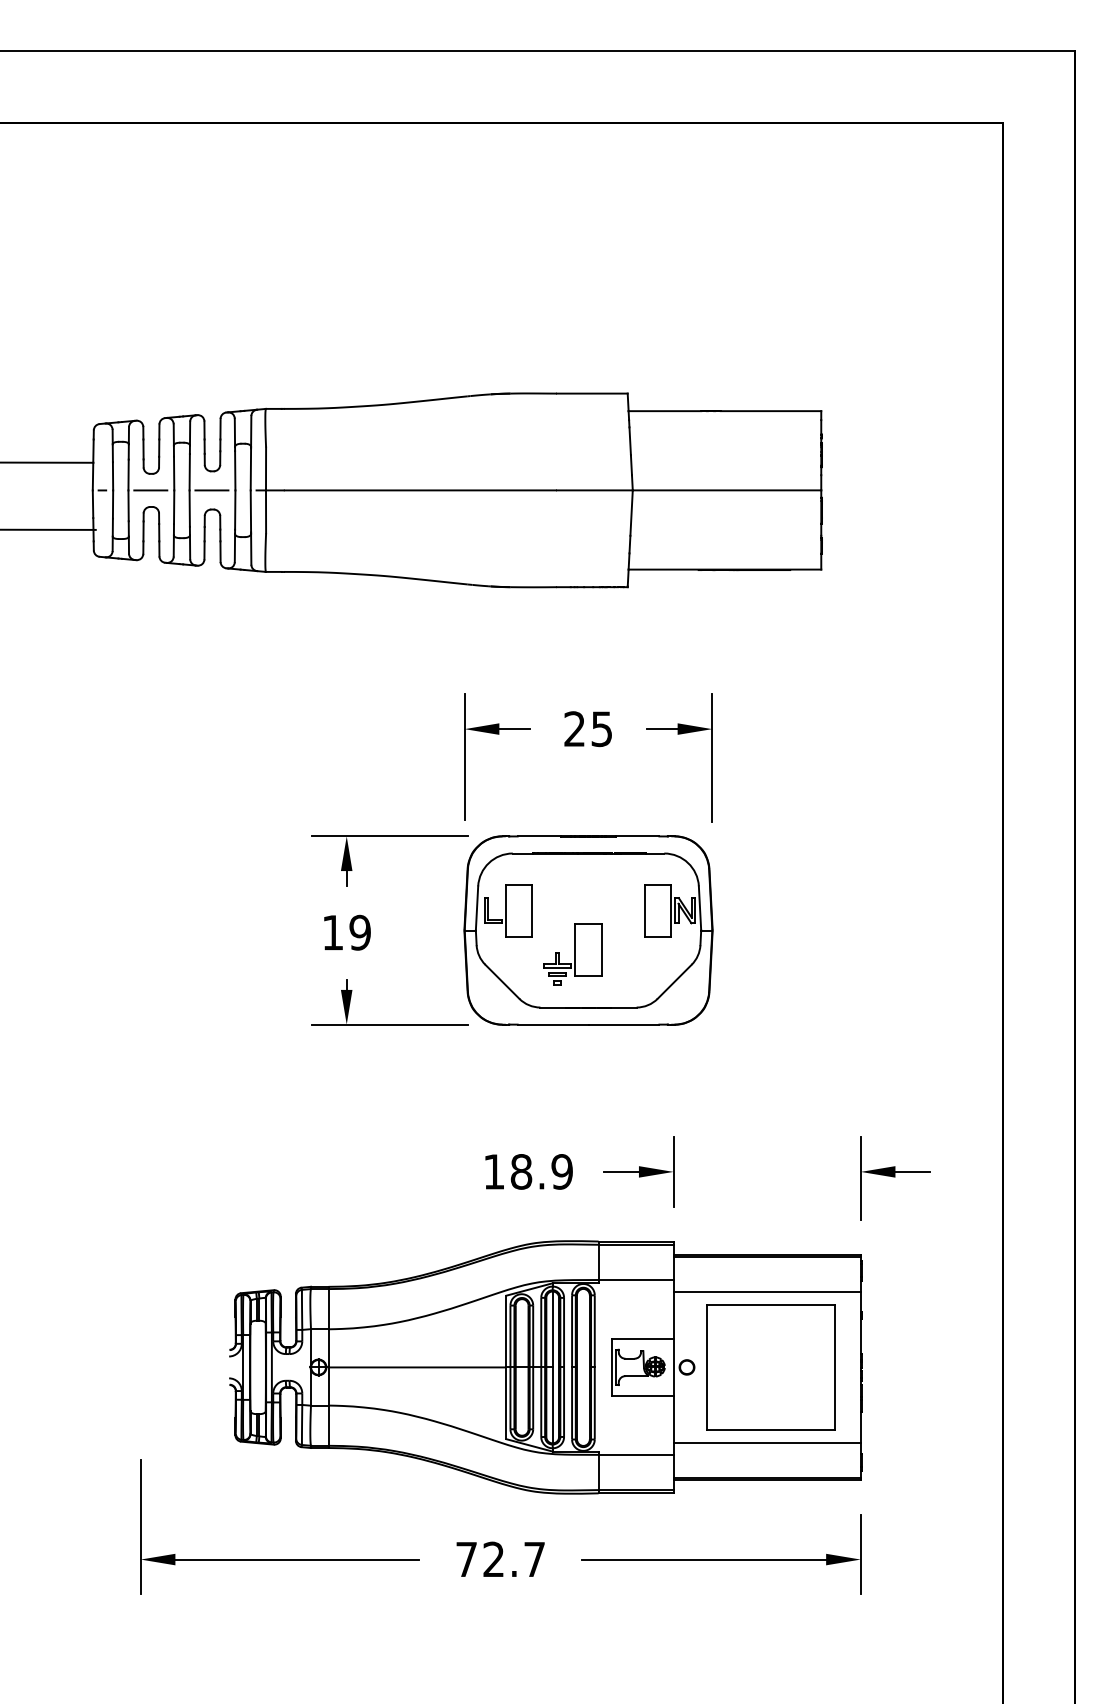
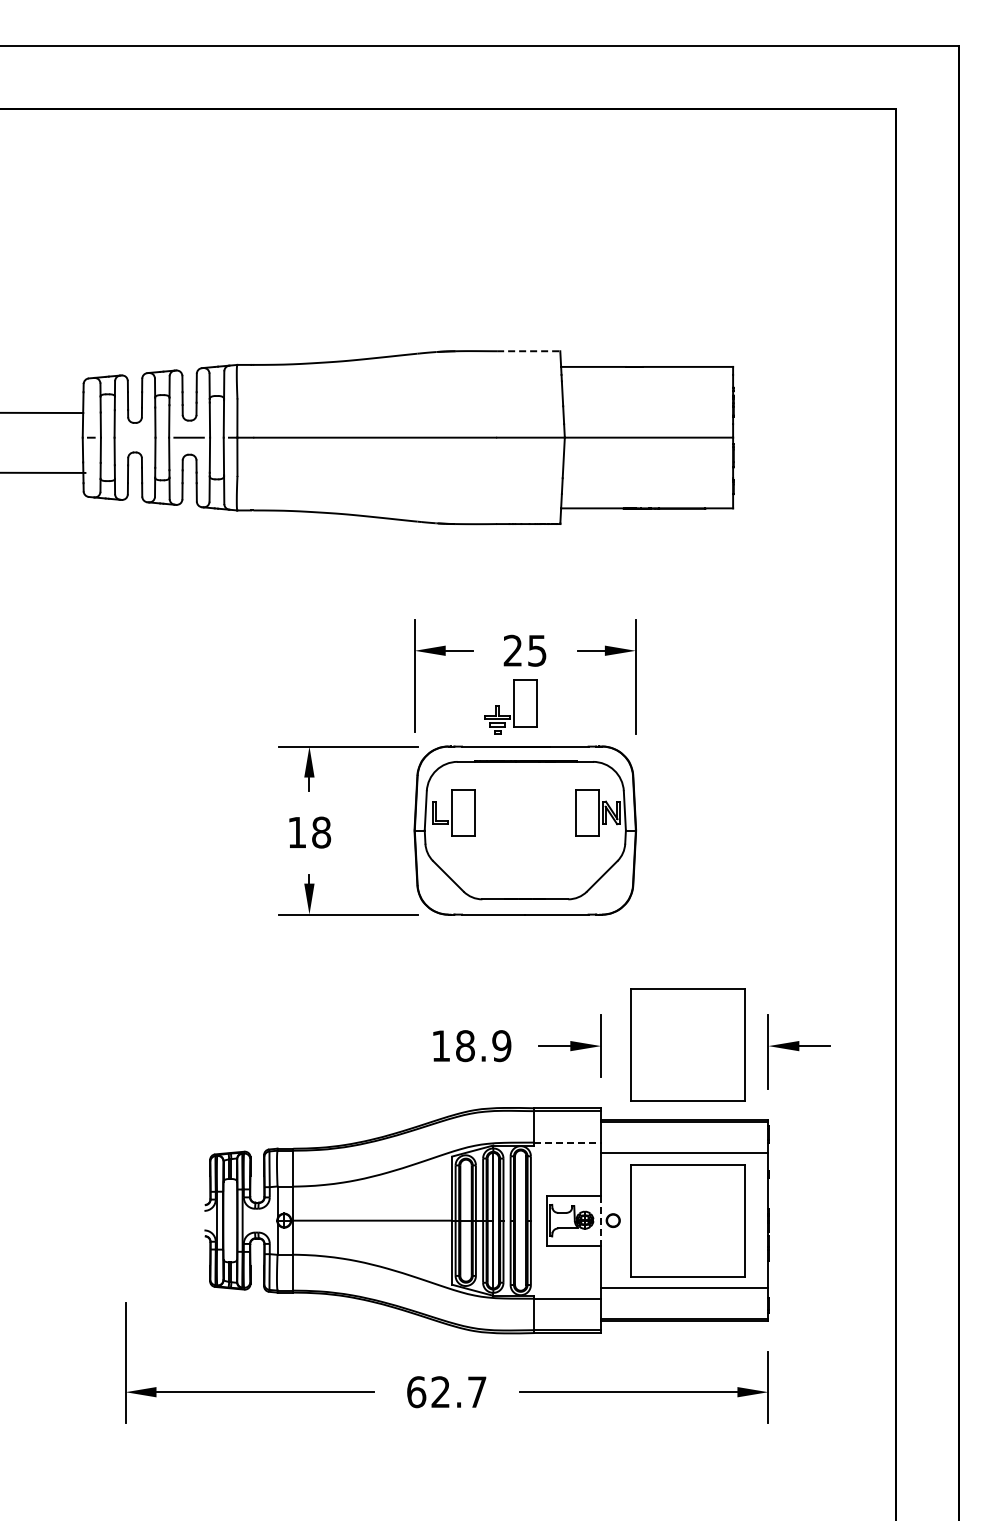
line: (592, 393) -> (528, 351), solid -> dashed
line: (150, 490) -> (134, 437), removed
text: (360, 932) -> (321, 832), 19 -> 18
part: (571, 953) -> (510, 706), moved
part: (770, 1170) -> (687, 1044), added
line: (636, 1279) -> (568, 1142), solid -> dashed
line: (673, 1368) -> (601, 1221), solid -> dashed
text: (466, 1559) -> (416, 1392), 72.7 -> 62.7

